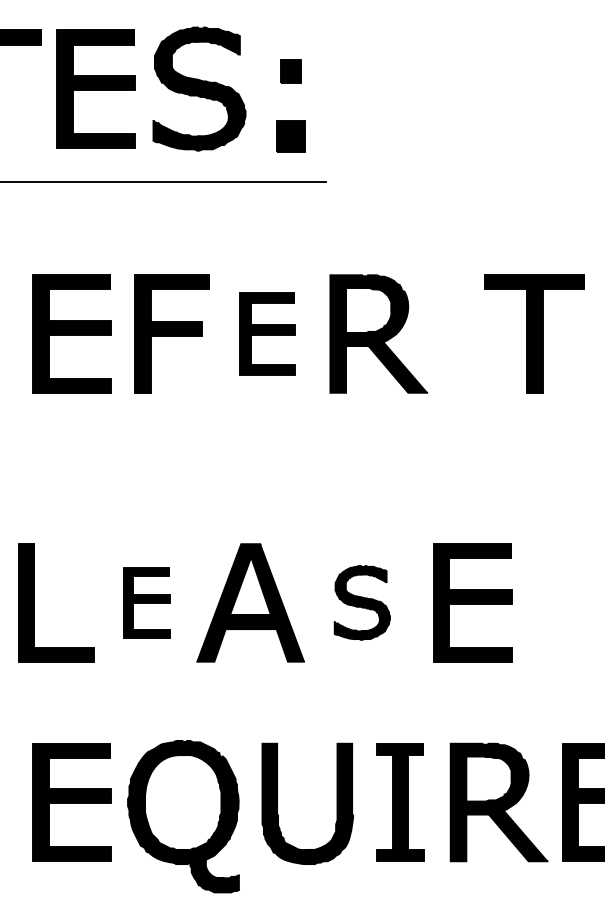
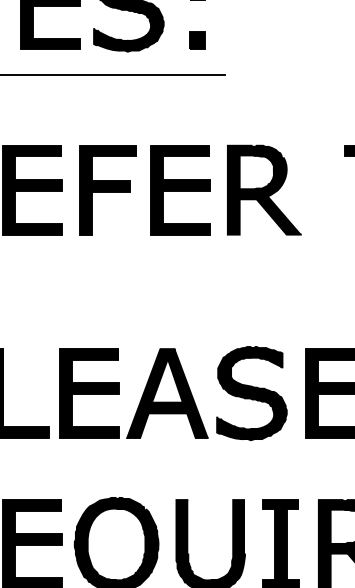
part: (290, 136) -> (197, 40), size x0.71
part: (267, 333) -> (180, 189), size x1.43
part: (146, 602) -> (88, 393), size x1.67
part: (362, 602) -> (252, 393), size x1.67

